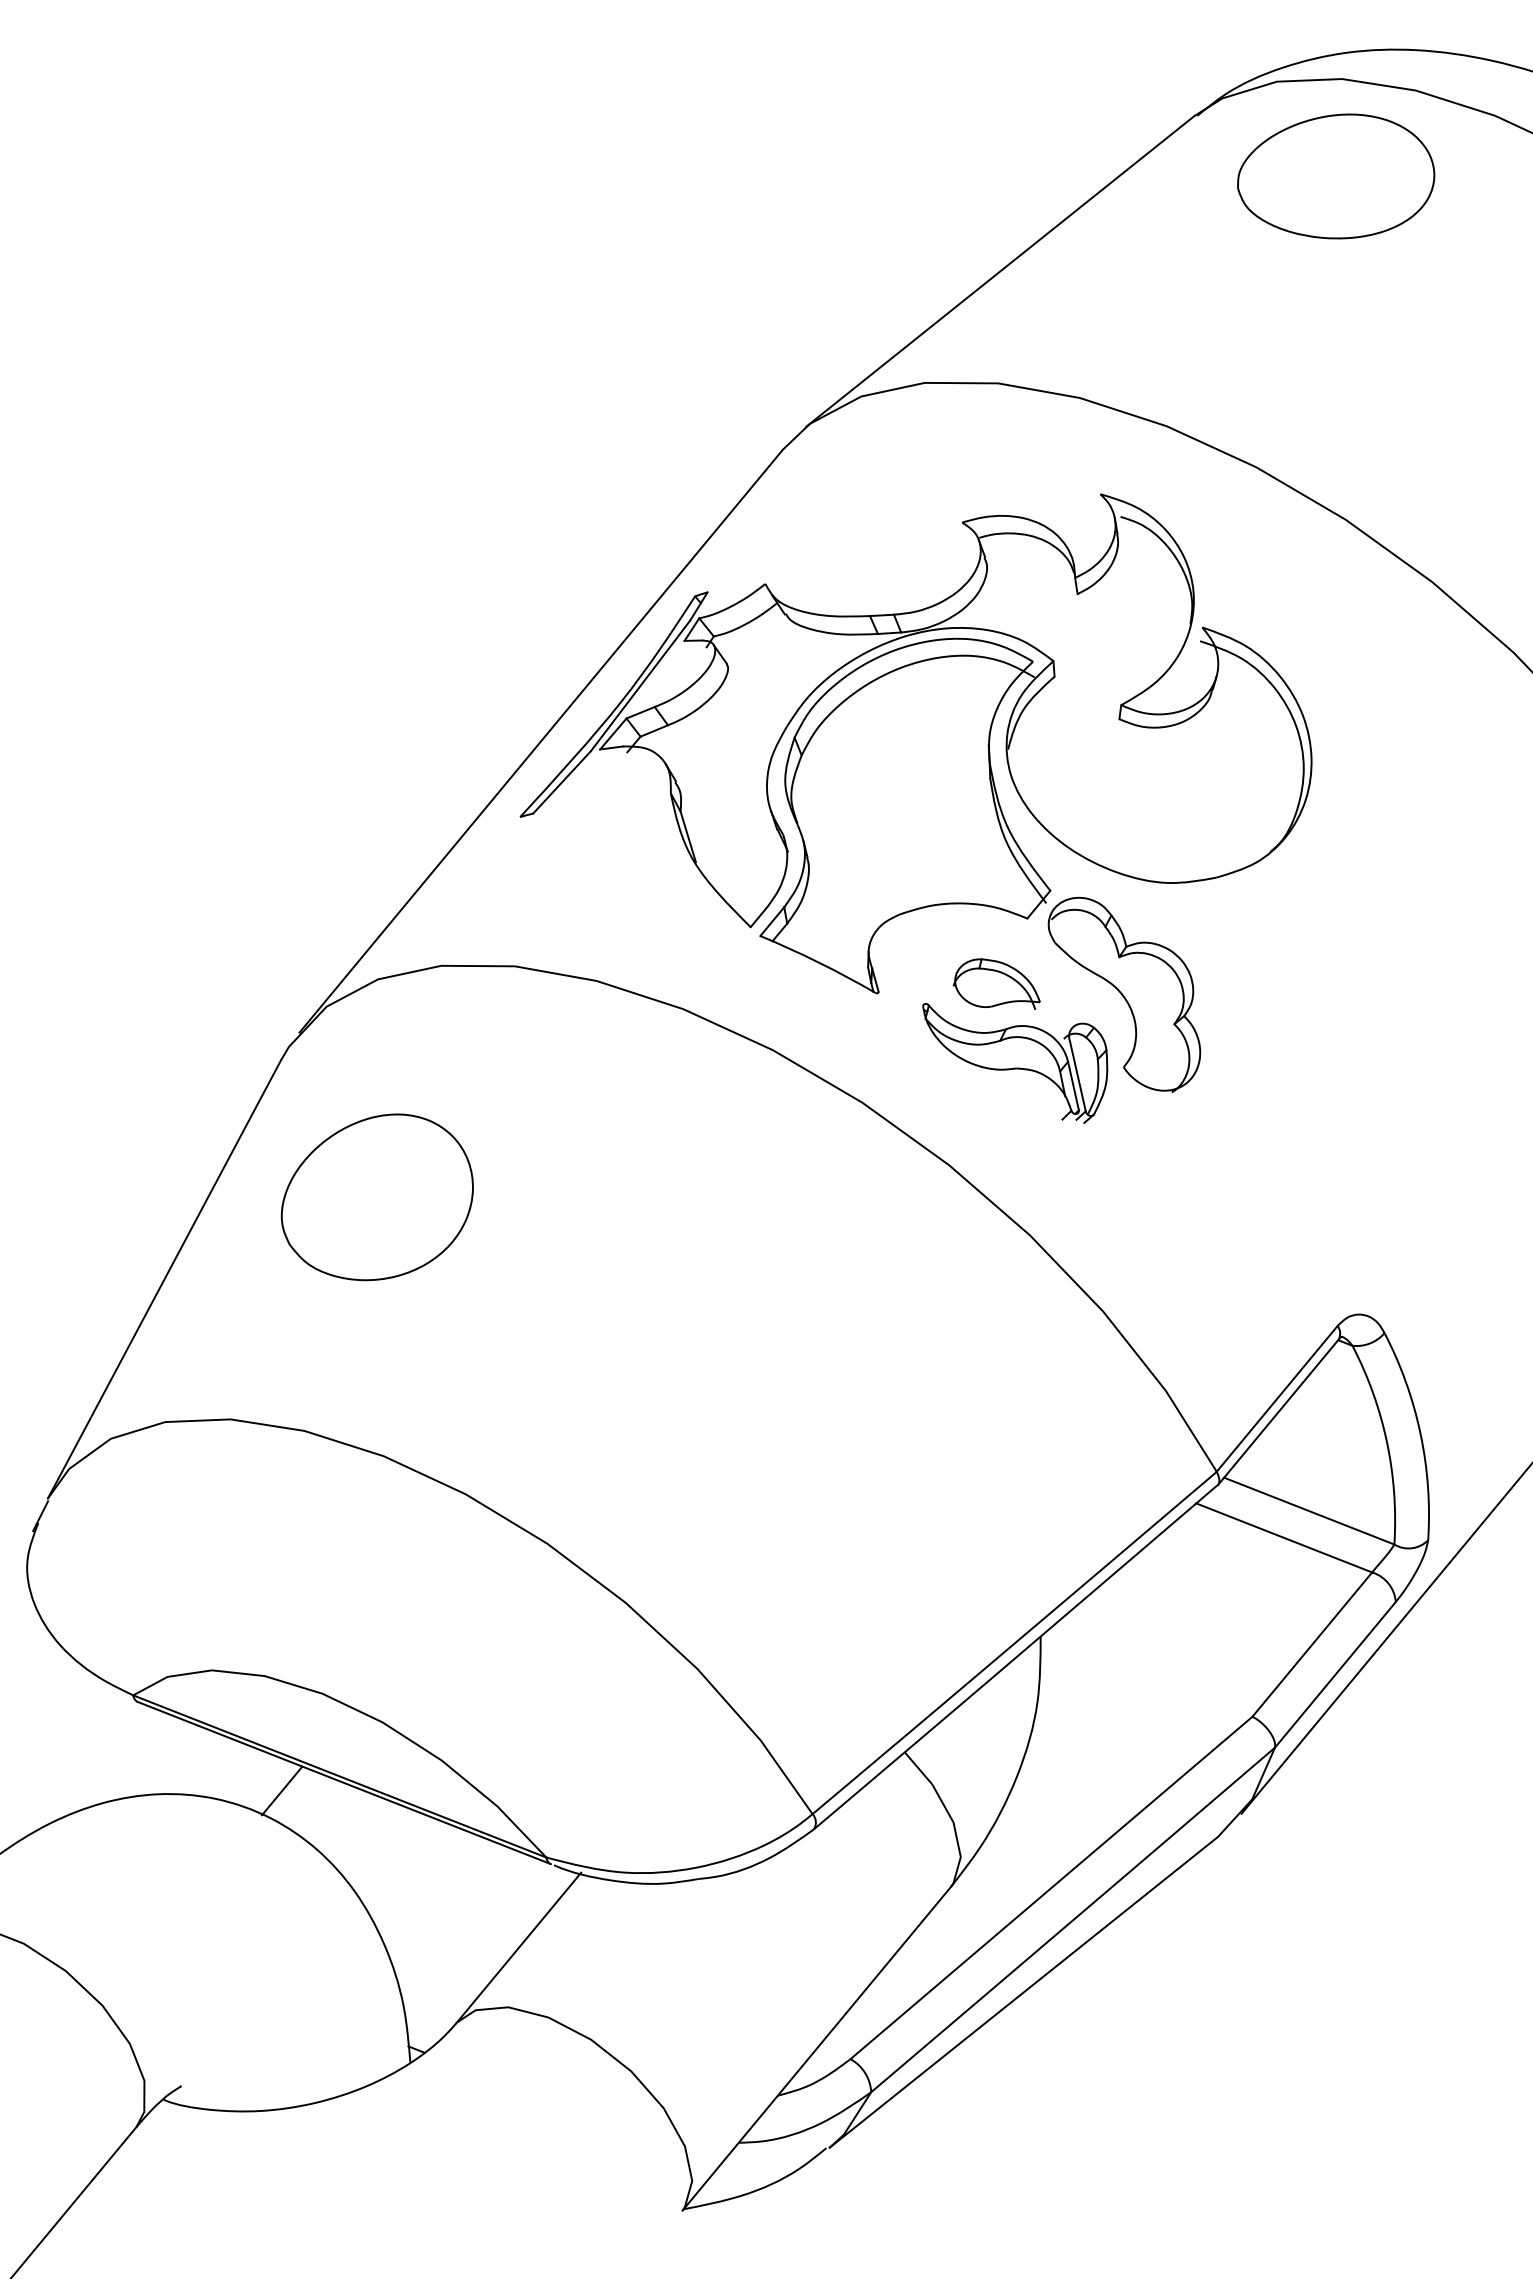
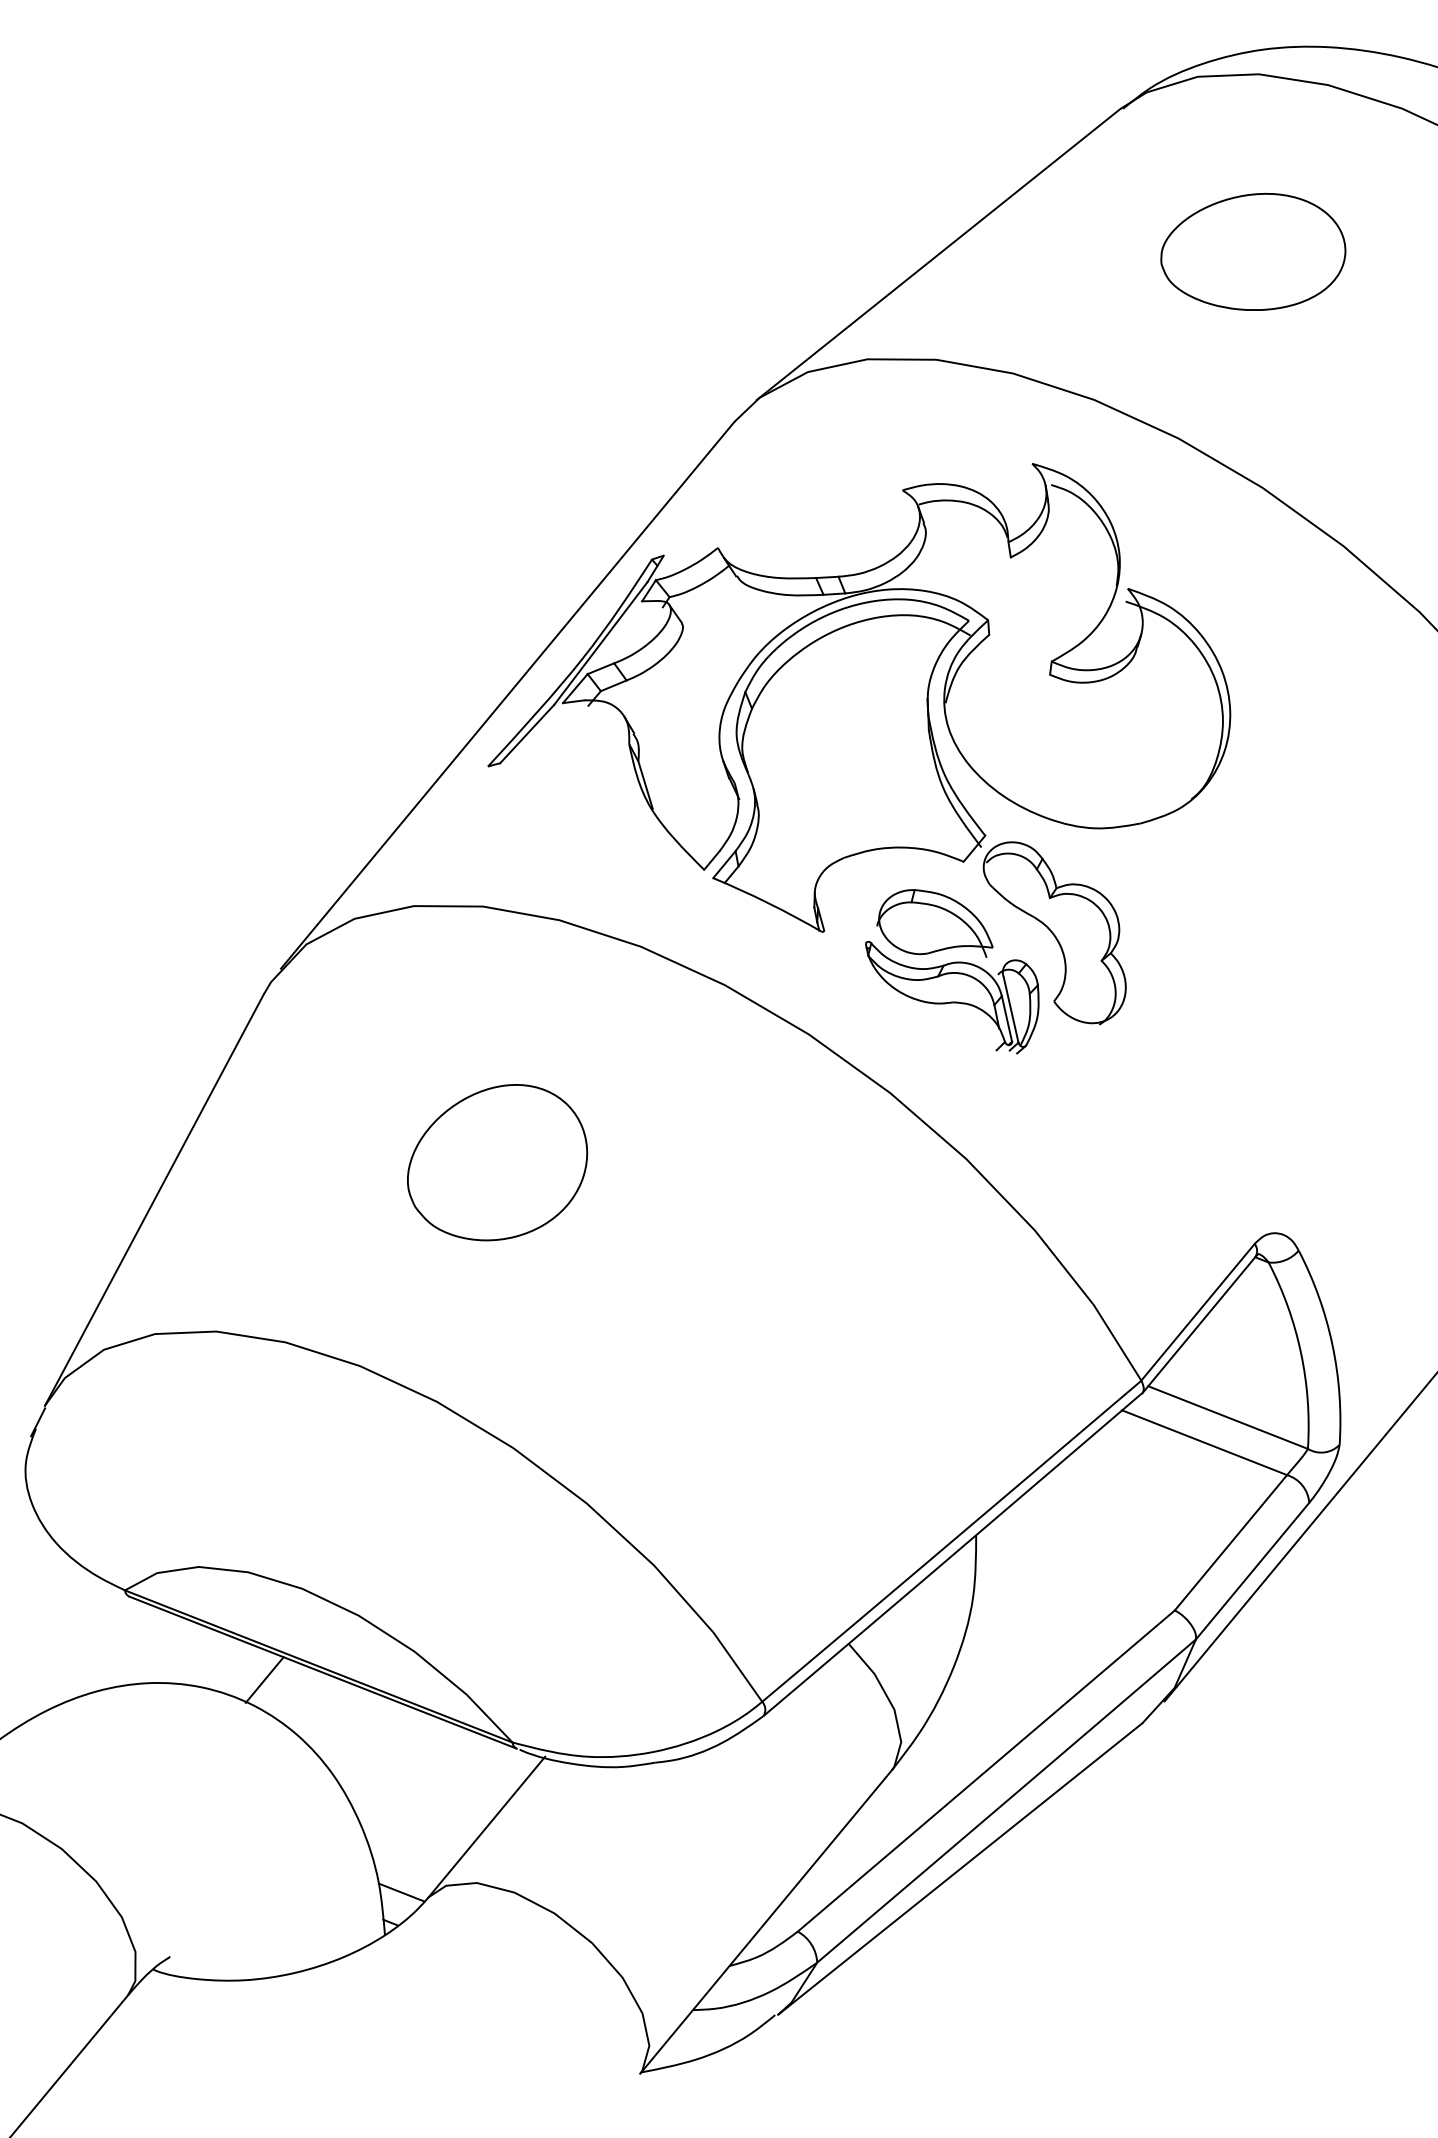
part: (1336, 176) -> (1253, 252), moved
part: (996, 983) -> (934, 922), size x1.43
part: (376, 1197) -> (496, 1162), moved
line: (427, 2017) -> (401, 1892), added

